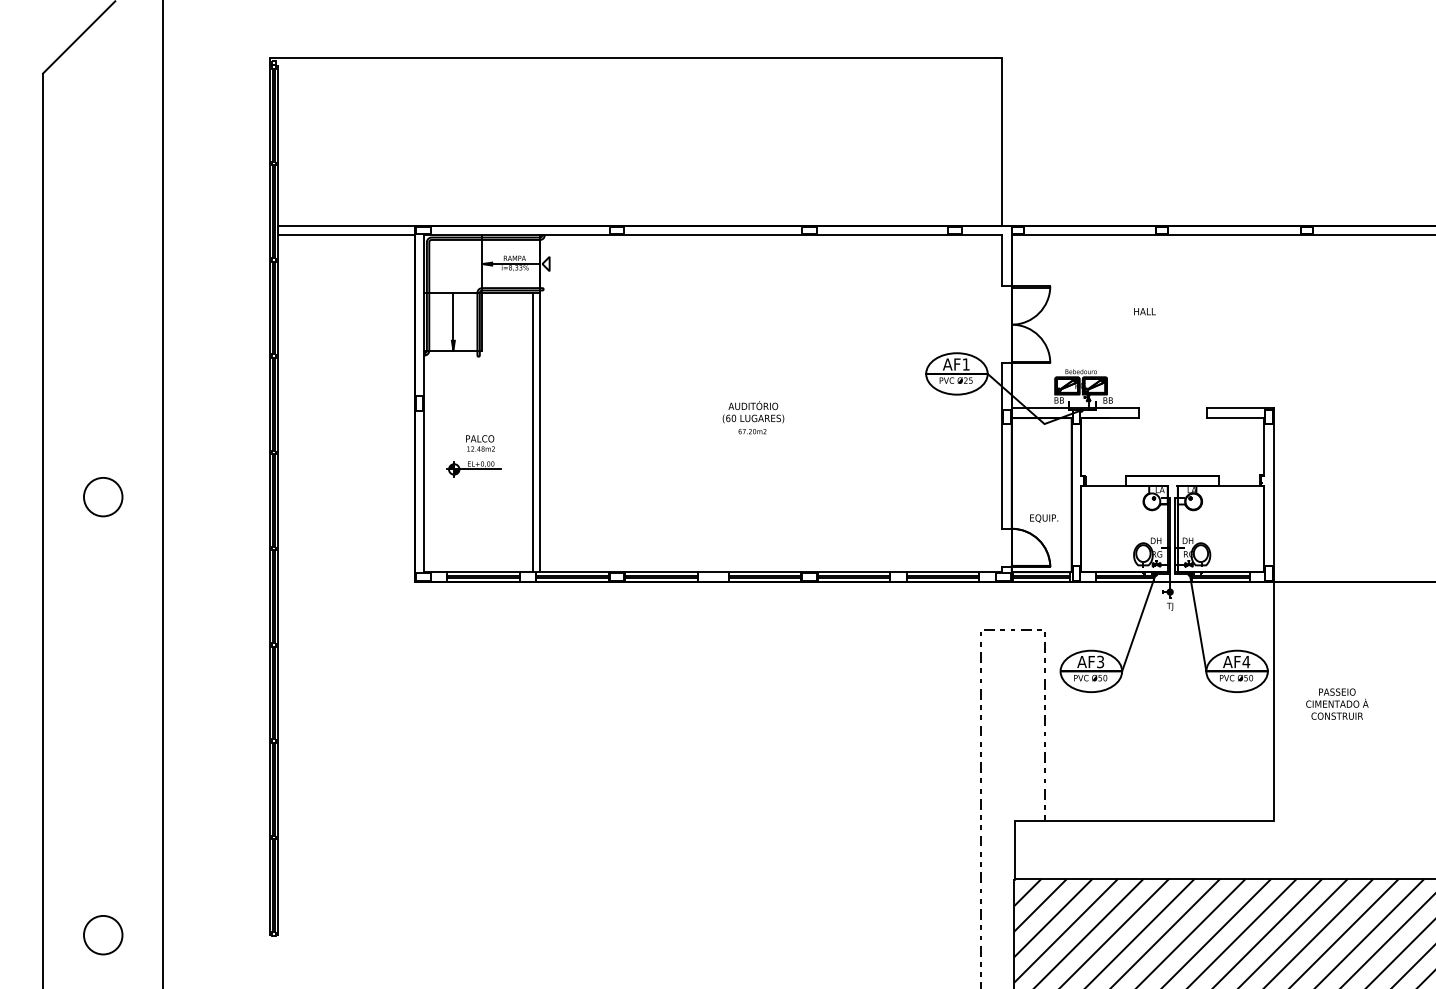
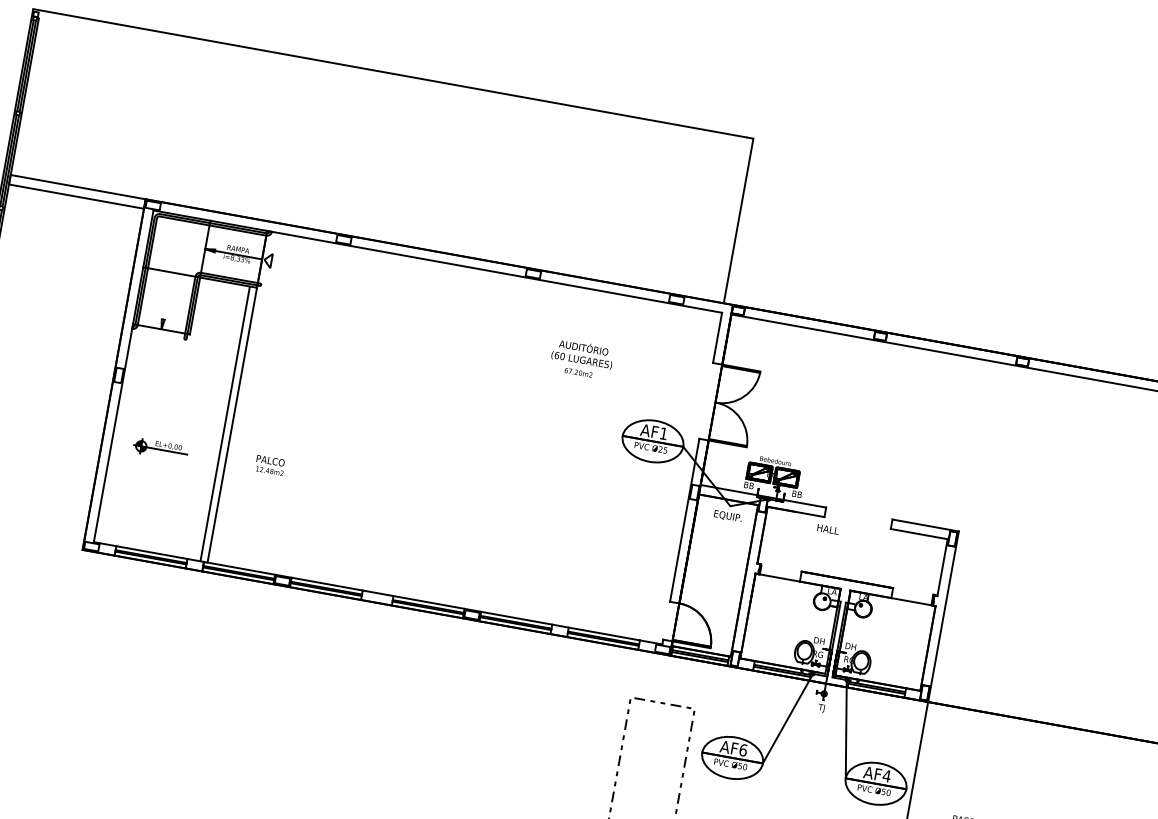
text: (1144, 311) -> (827, 529), moved
line: (453, 321) -> (166, 300), removed
text: (753, 417) -> (582, 359), moved
text: (480, 443) -> (270, 465), moved
text: (1044, 518) -> (728, 516), moved
text: (1100, 661) -> (743, 749), AF3 -> AF6

